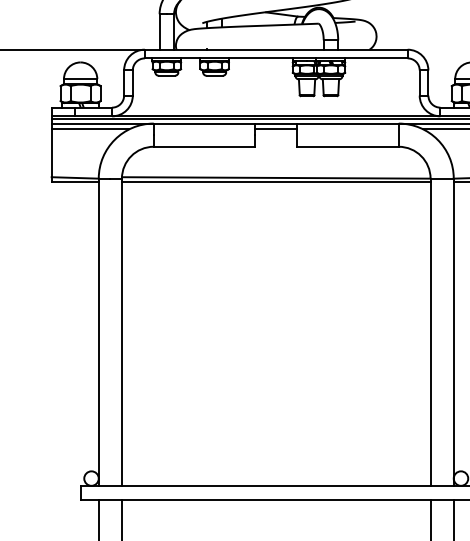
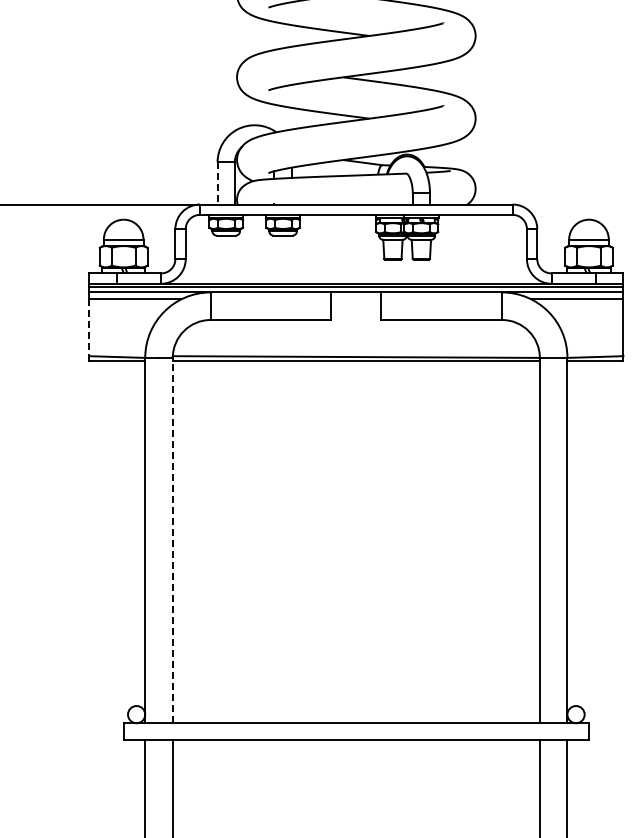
line: (159, 32) -> (217, 183), solid -> dashed
line: (276, 129) -> (356, 299), removed
line: (51, 153) -> (89, 328), solid -> dashed
line: (121, 332) -> (172, 540), solid -> dashed

